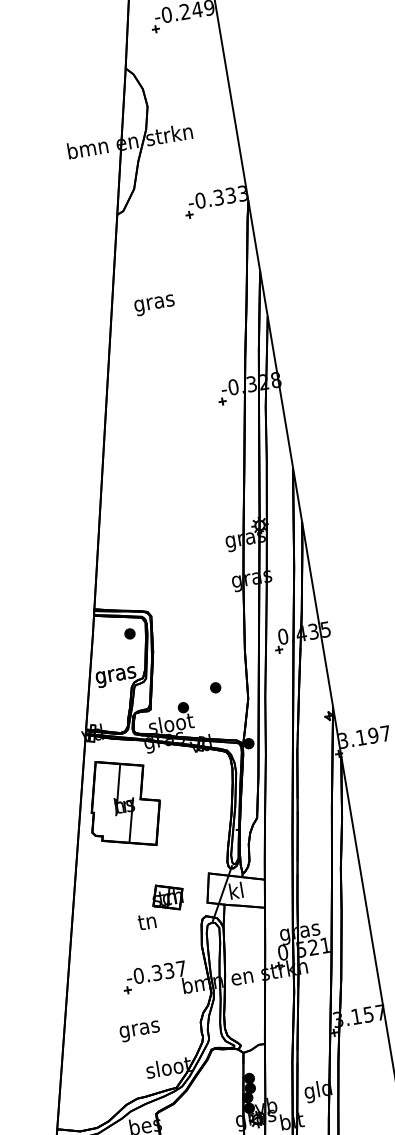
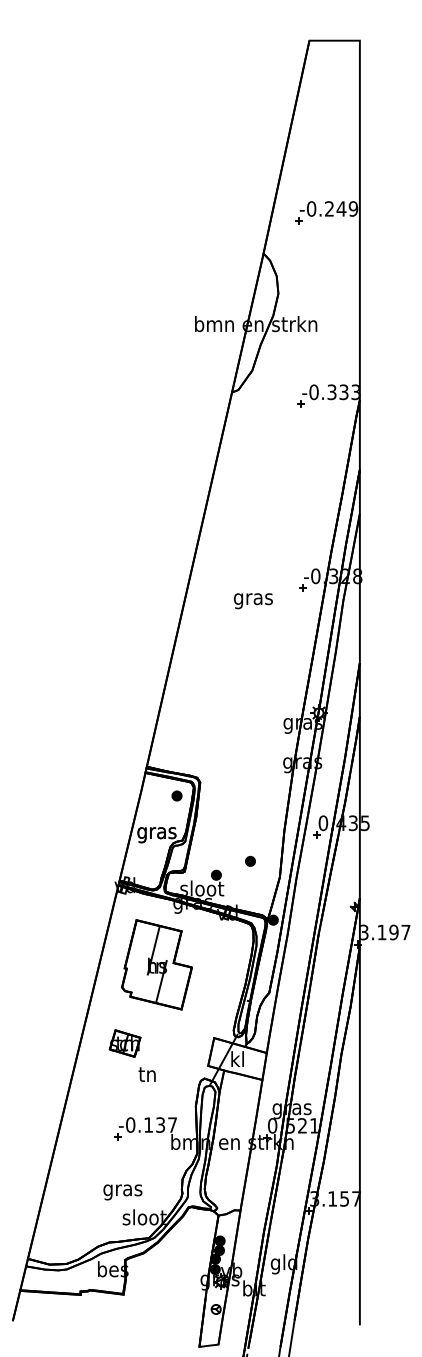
text: (154, 305) -> (253, 601), moved
part: (123, 803) -> (156, 964), moved
part: (167, 897) -> (124, 1043), moved
text: (156, 972) -> (148, 1124), -0.337 -> -0.137
text: (139, 1031) -> (122, 1192), moved

